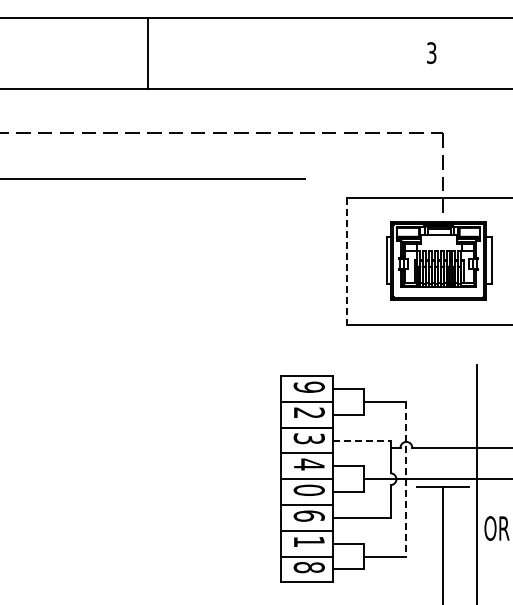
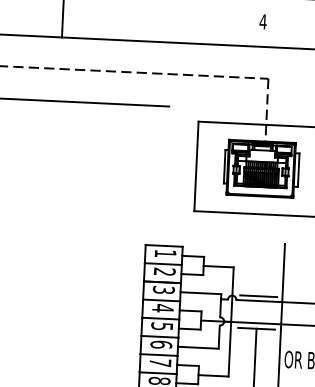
text: (431, 53) -> (263, 22), 3 -> 4
line: (347, 262) -> (196, 166), dashed -> solid
text: (308, 386) -> (165, 253), 9 -> 1
line: (361, 440) -> (200, 293), dashed -> solid
line: (443, 441) -> (258, 296), added
line: (406, 479) -> (231, 322), dashed -> solid
text: (308, 489) -> (161, 325), 0 -> 5
text: (309, 541) -> (160, 362), 1 -> 7

